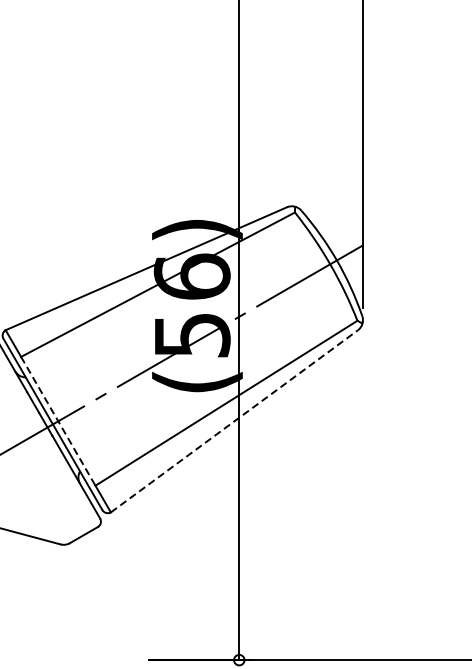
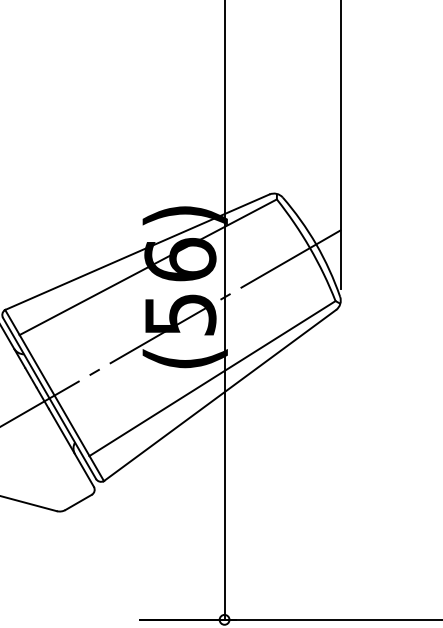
line: (58, 421) -> (54, 395), dashed -> solid
line: (234, 421) -> (220, 395), dashed -> solid

